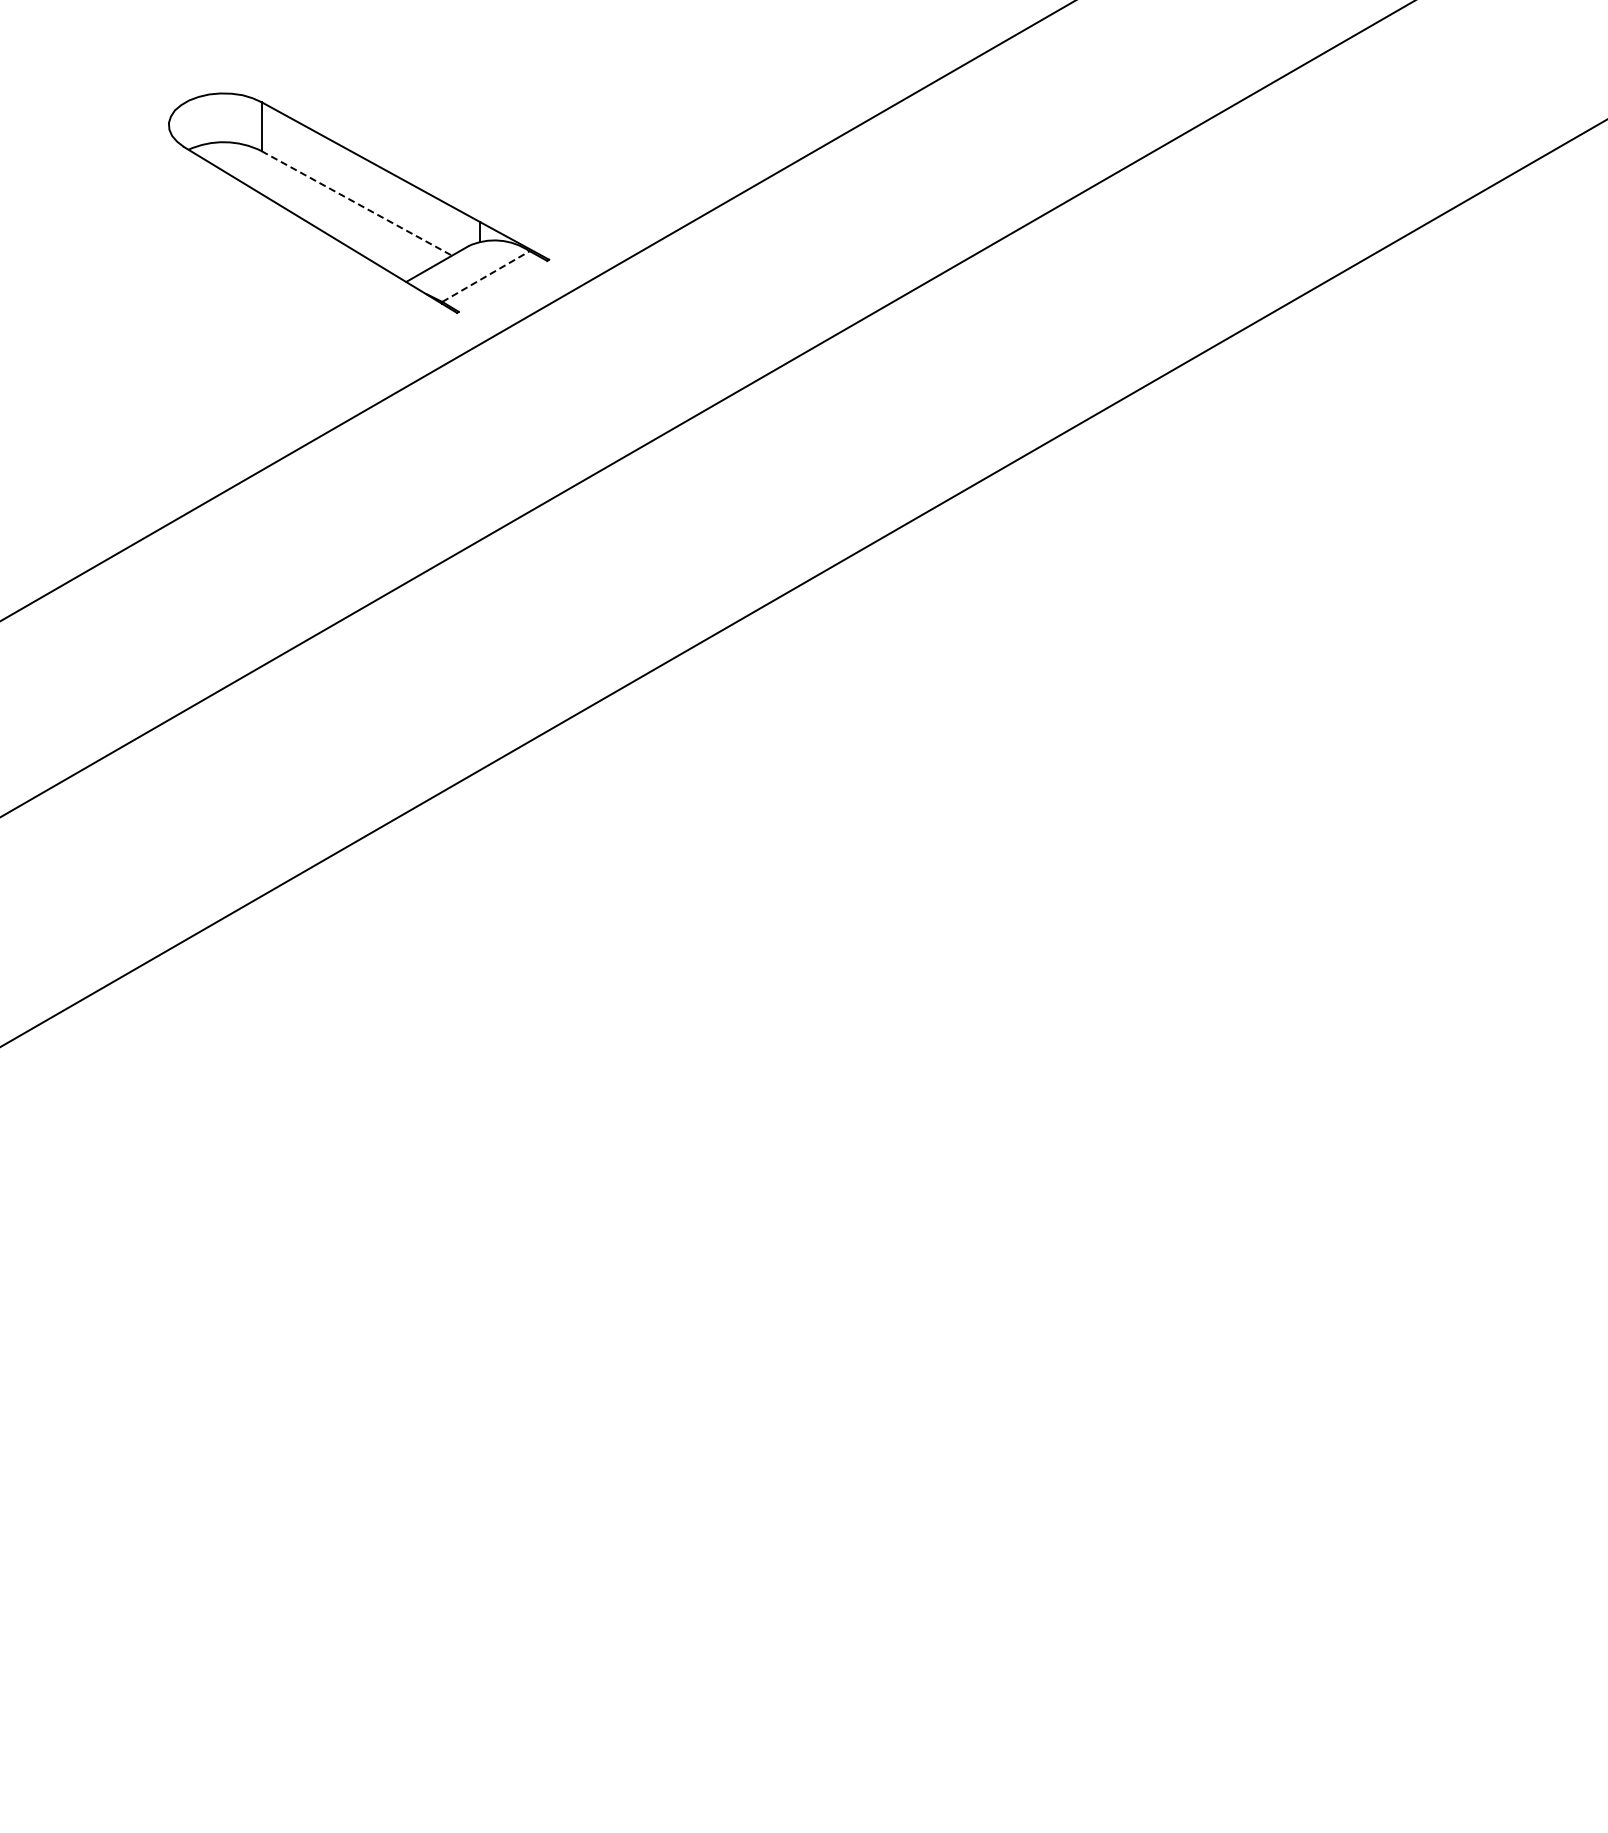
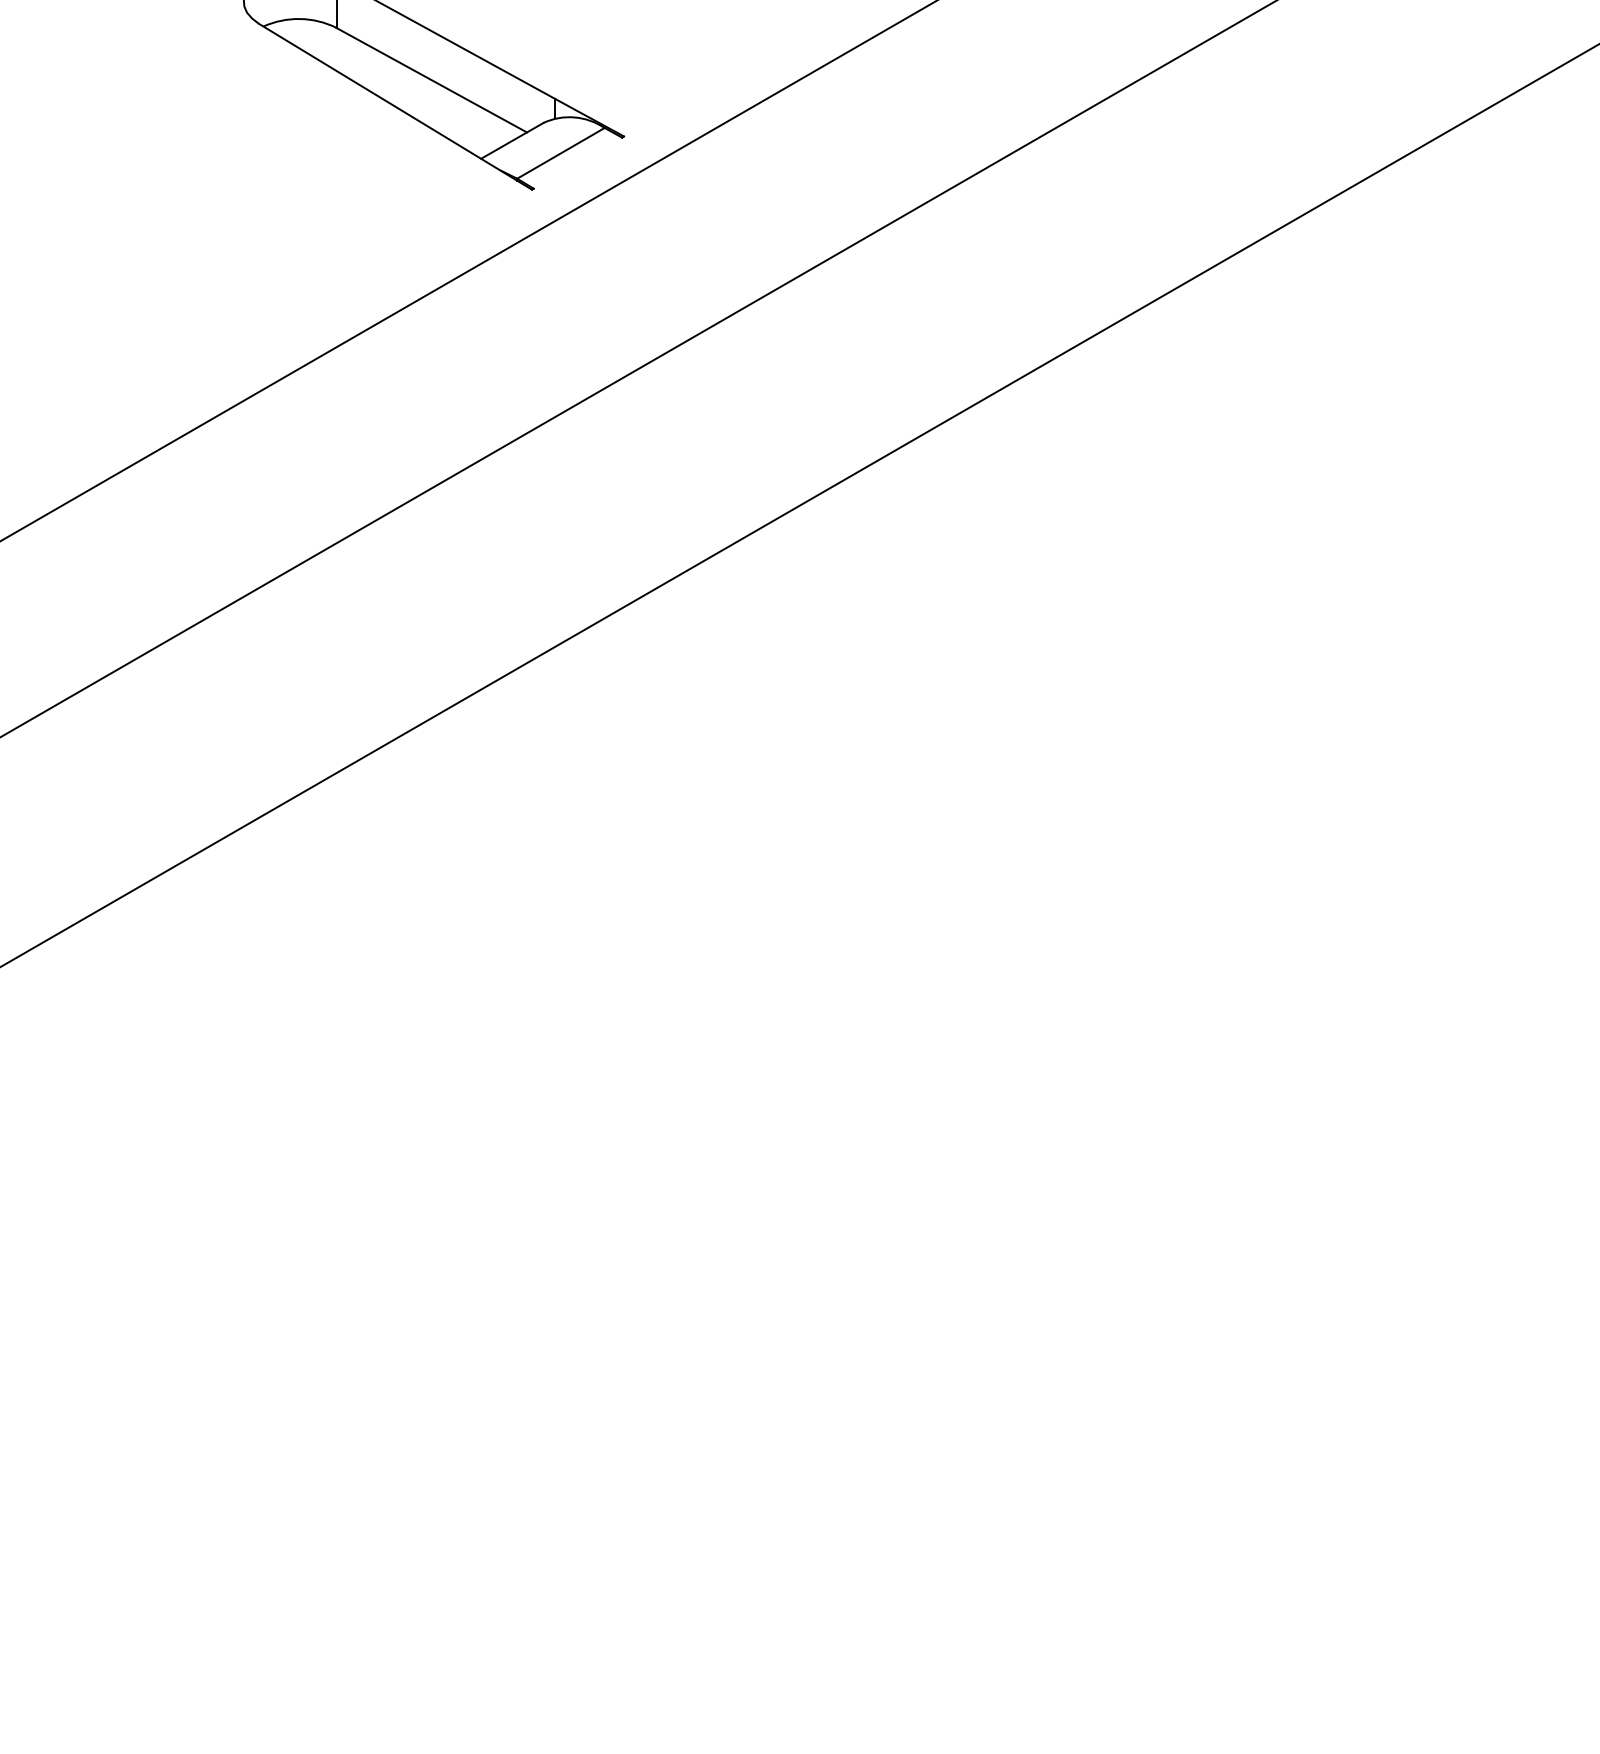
line: (356, 203) -> (431, 80), dashed -> solid
line: (486, 276) -> (561, 153), dashed -> solid

